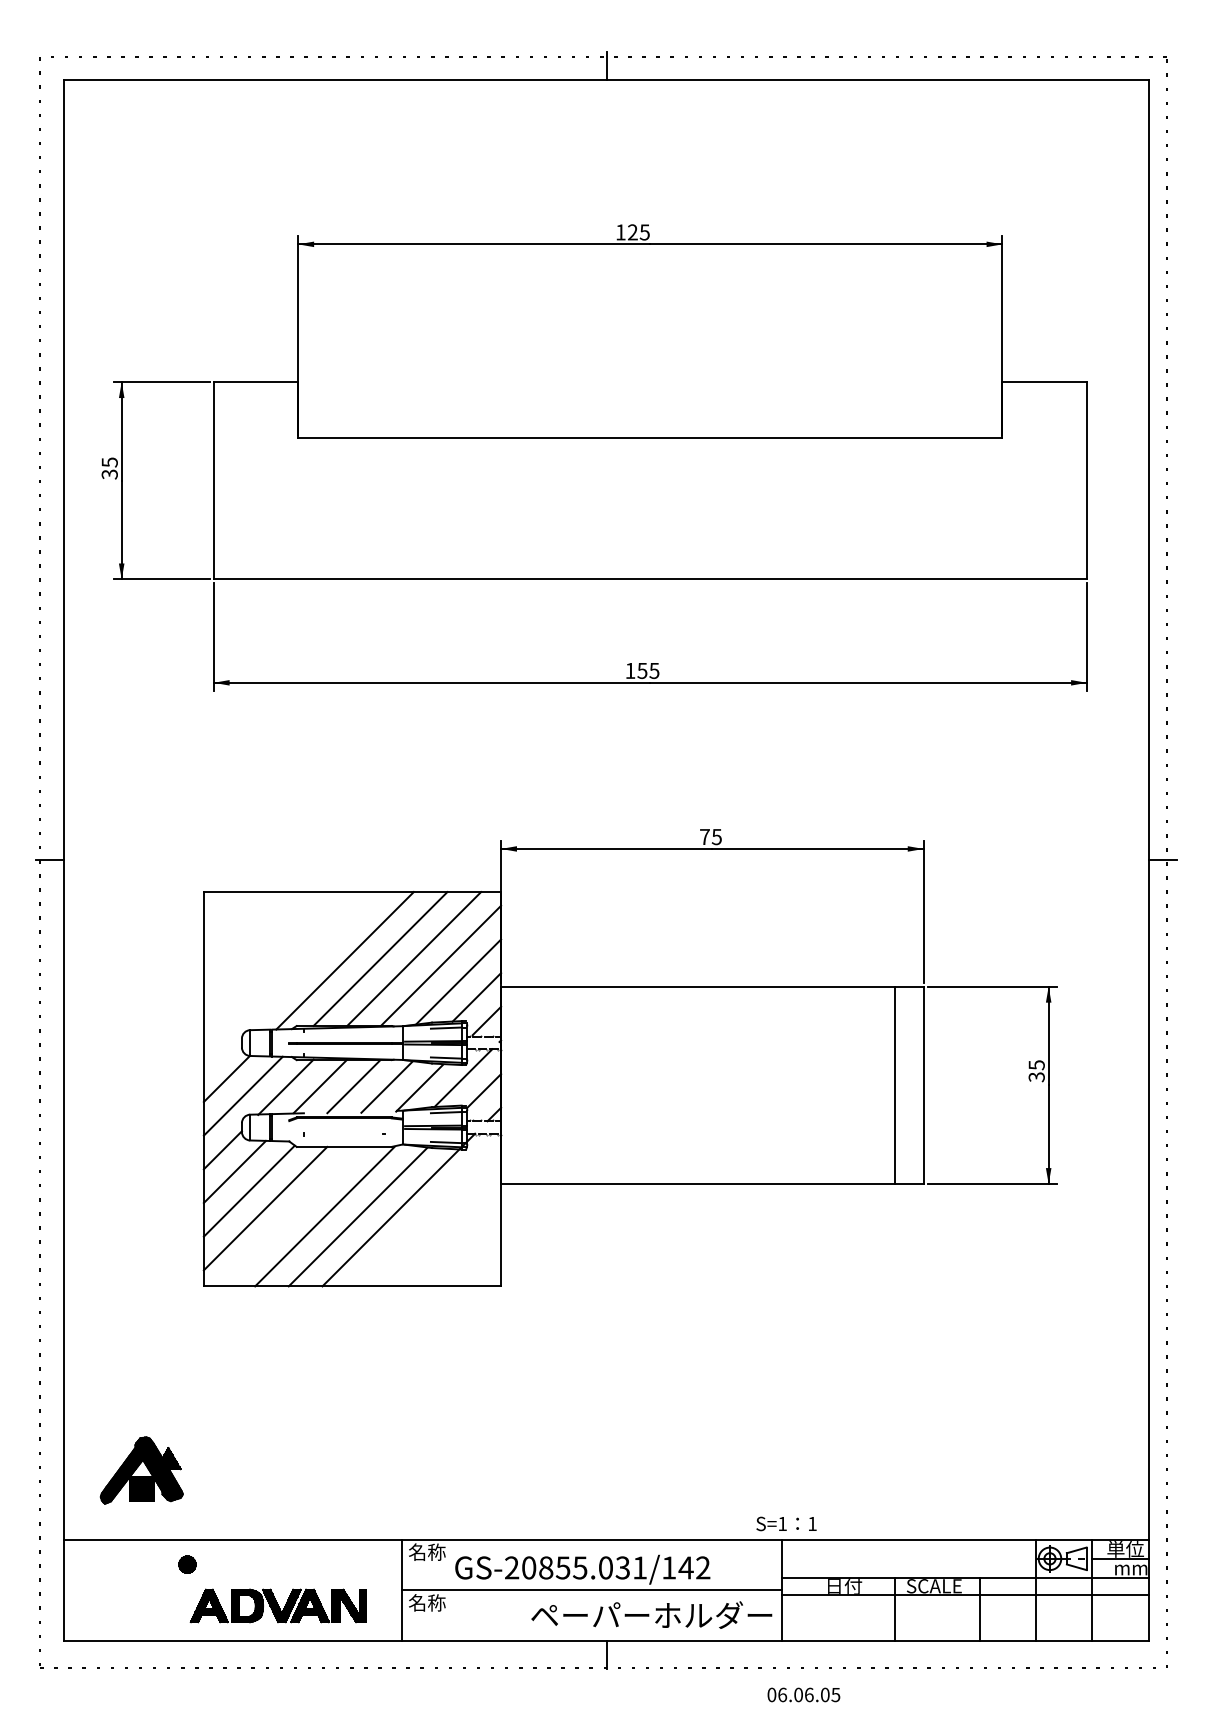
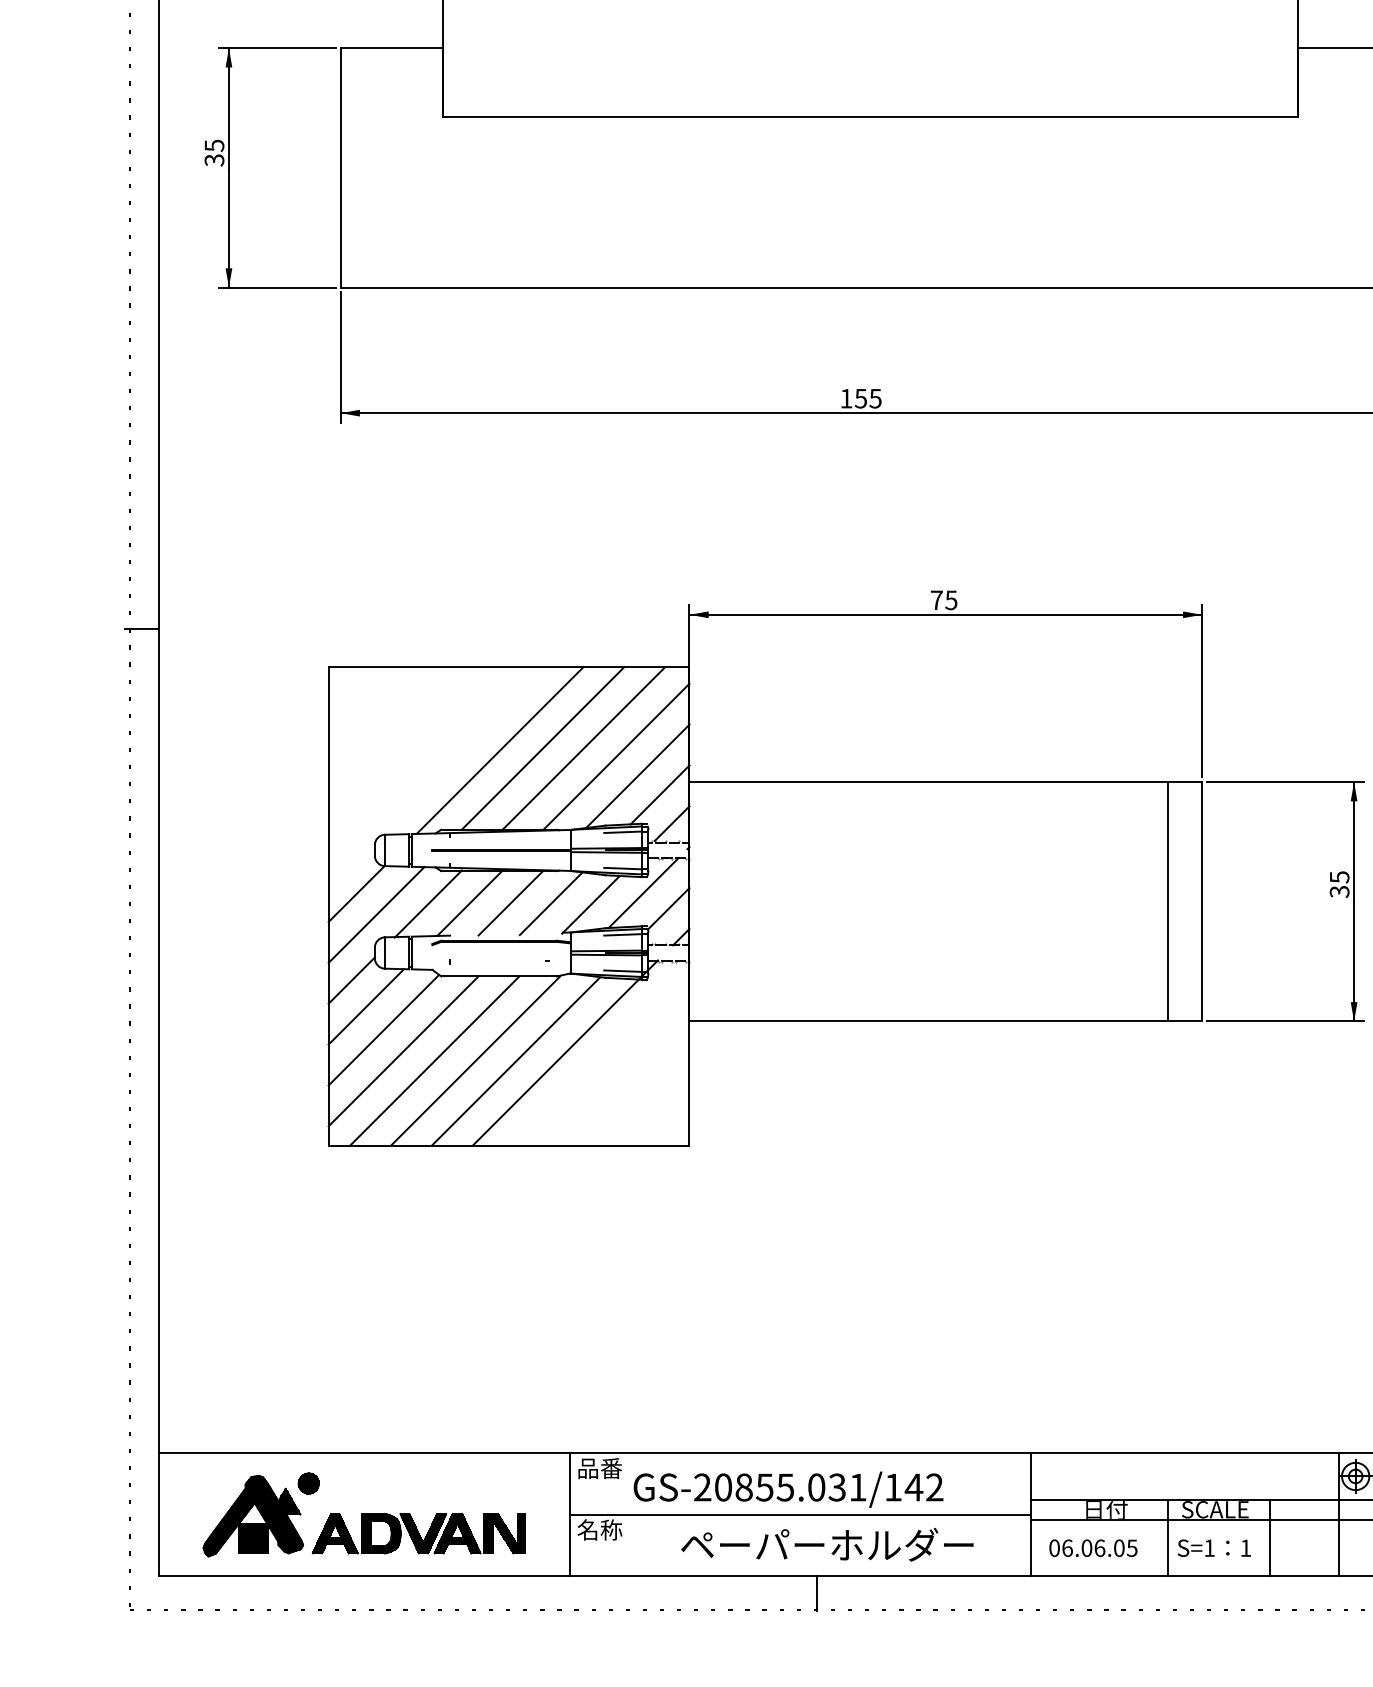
line: (290, 1216) -> (433, 1060), added
part: (141, 1470) -> (252, 1516), moved
text: (786, 1523) -> (1214, 1547), moved
text: (427, 1551) -> (600, 1467), 名称 -> 品番
text: (651, 1614) -> (827, 1544), moved
text: (803, 1694) -> (1092, 1547), moved

